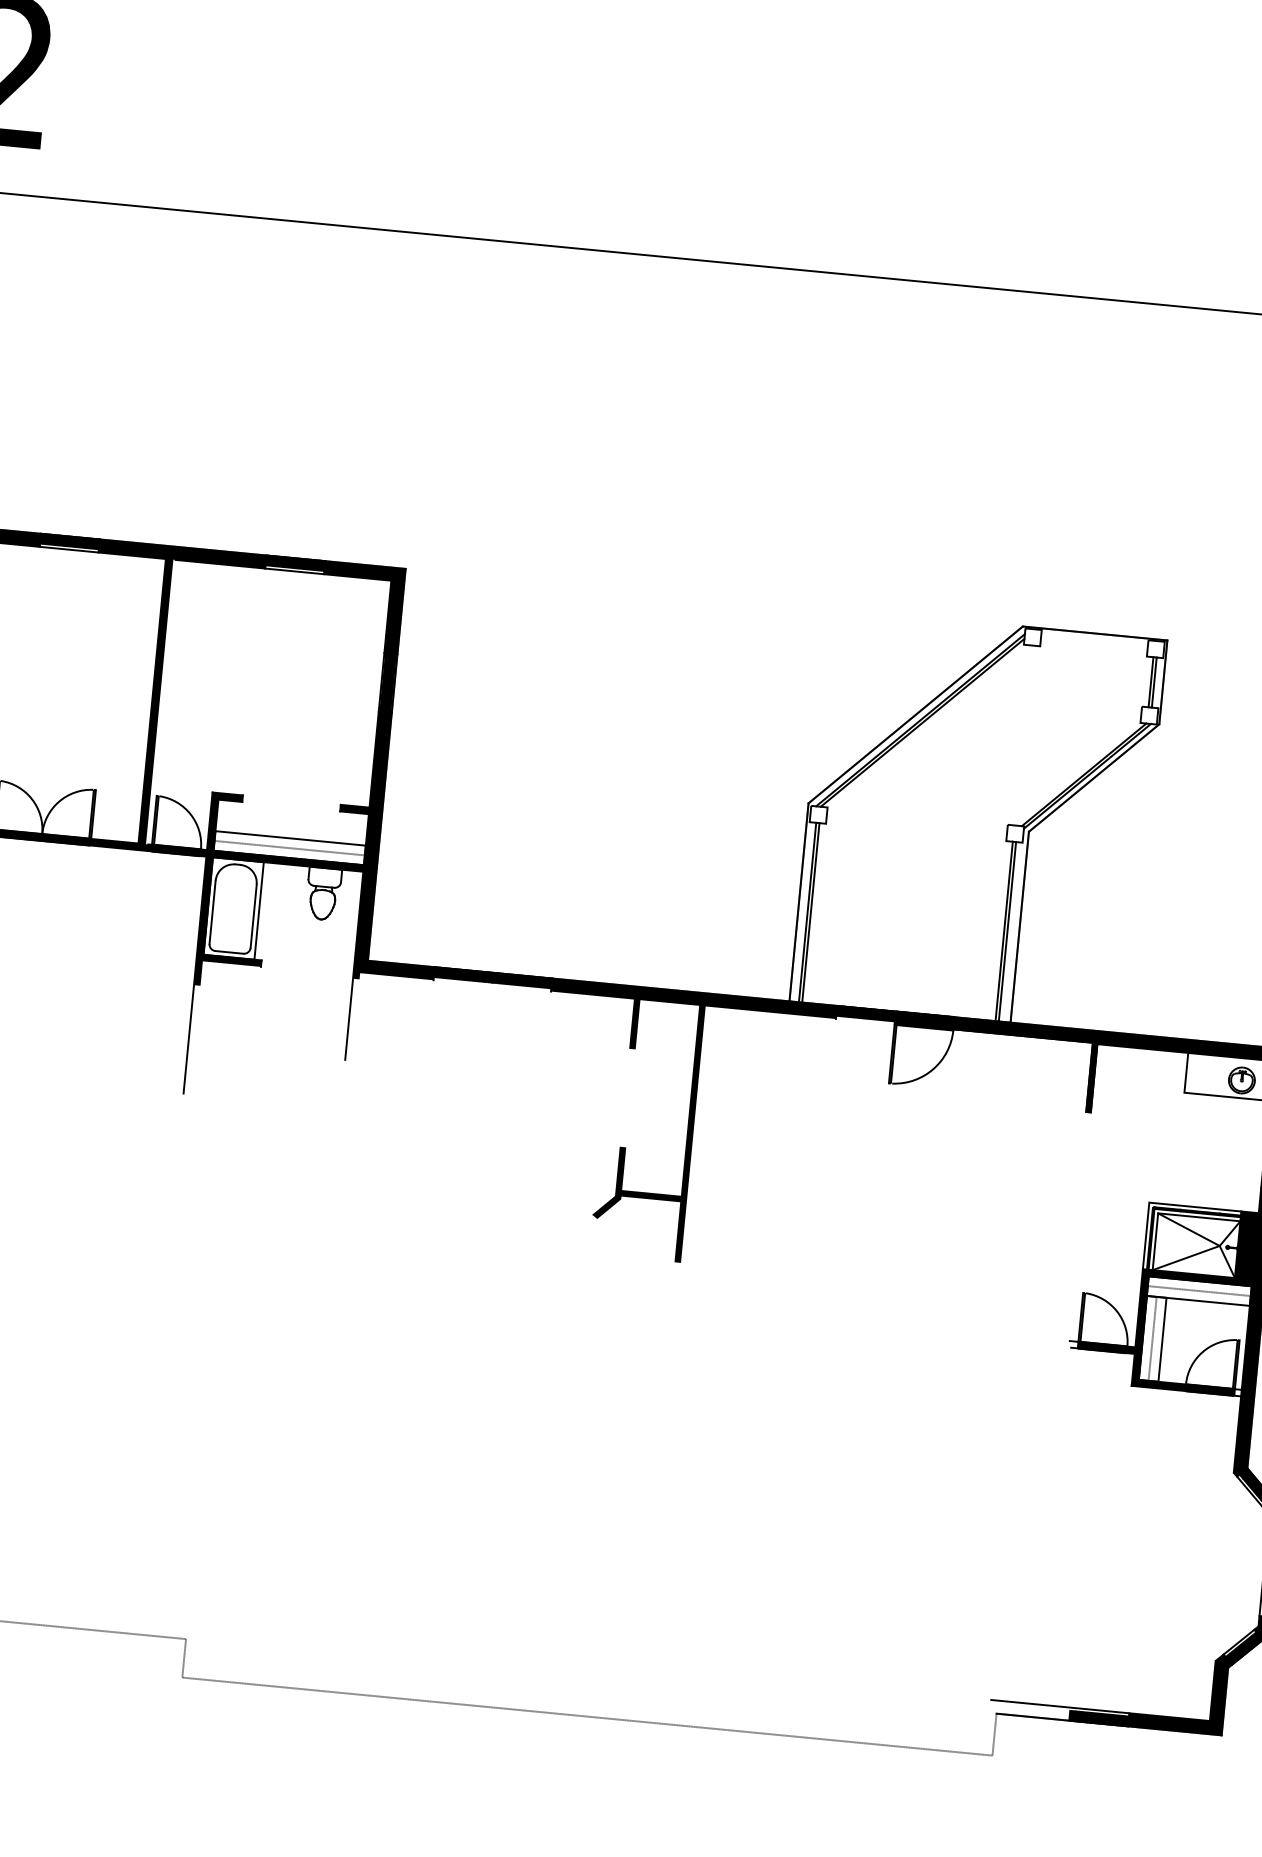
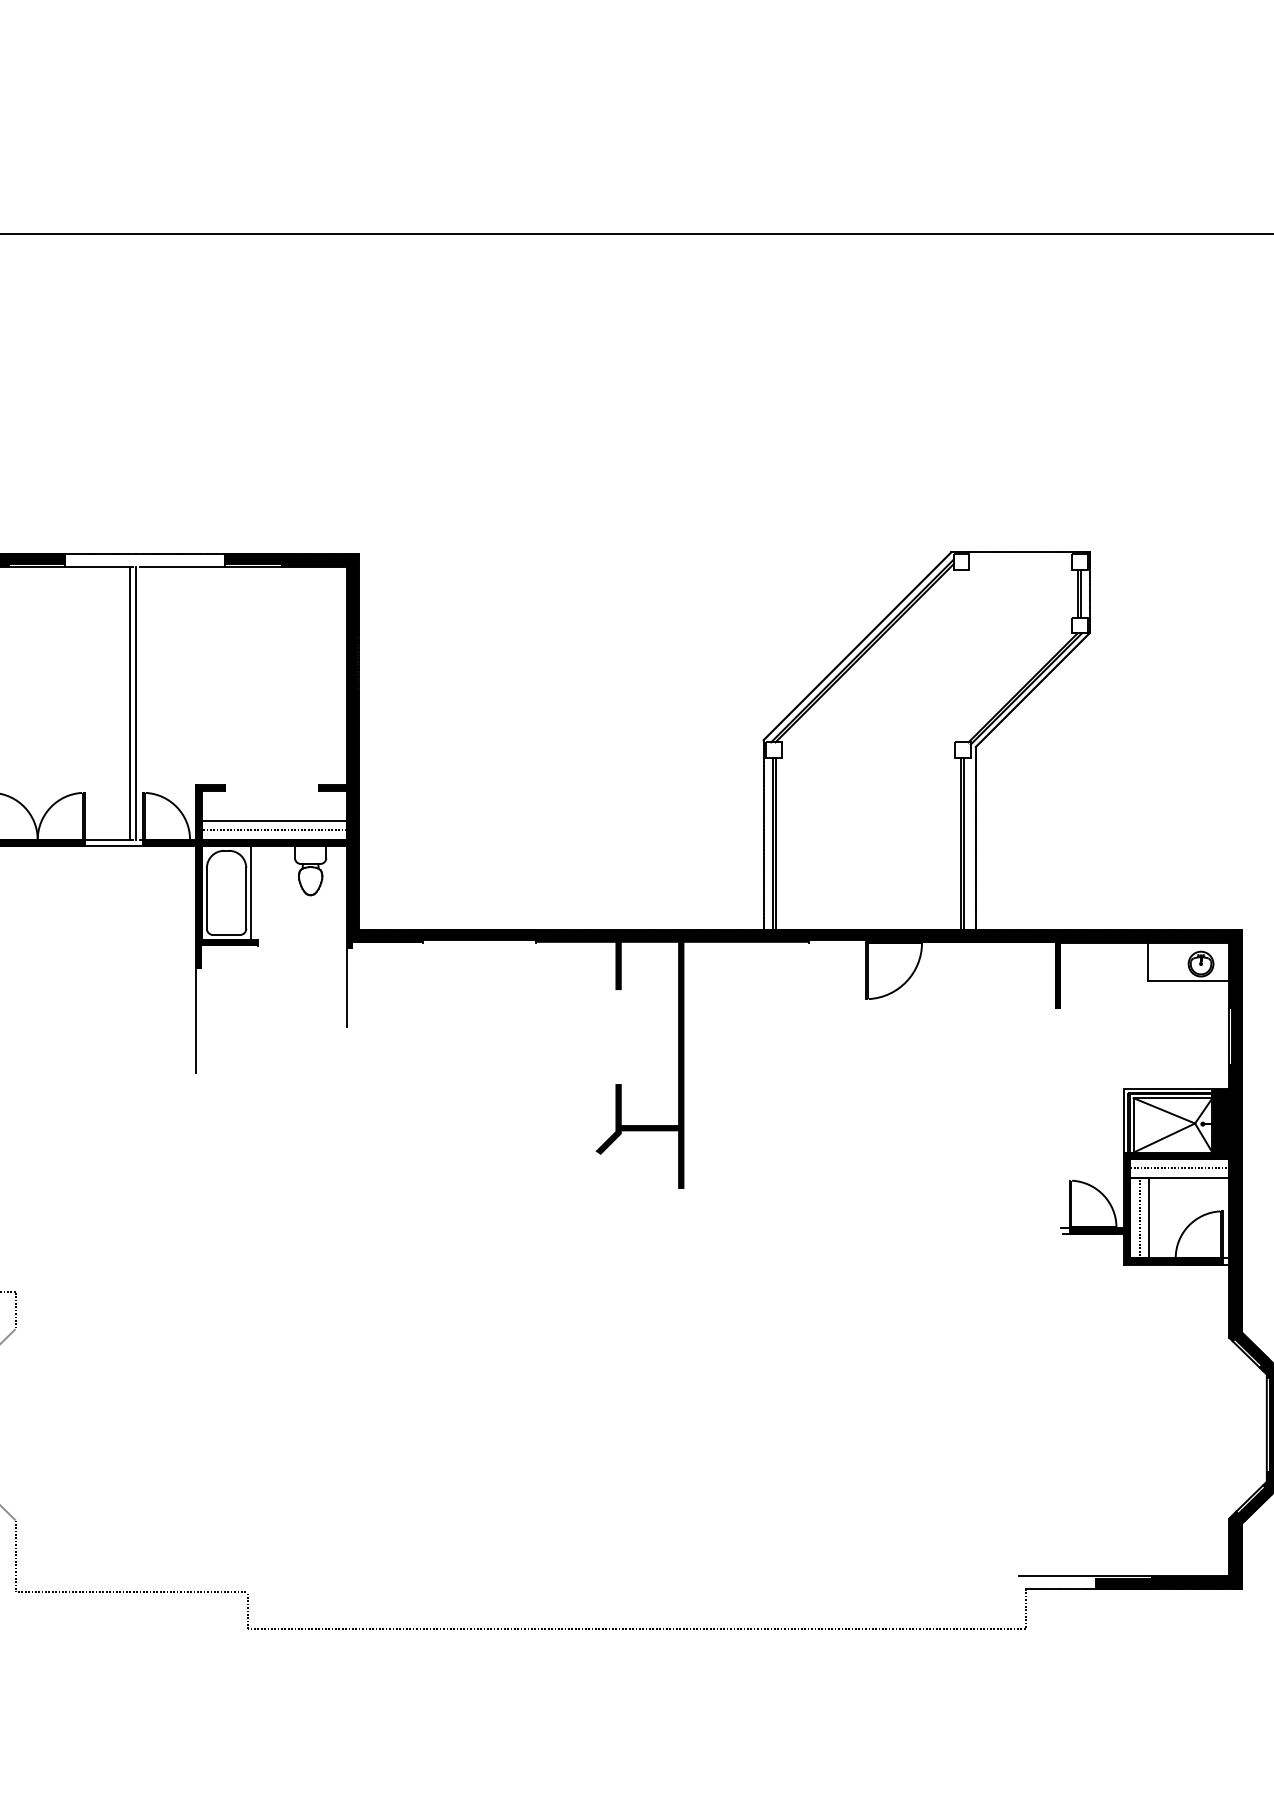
fill: (168, 699) -> (145, 700), removed

